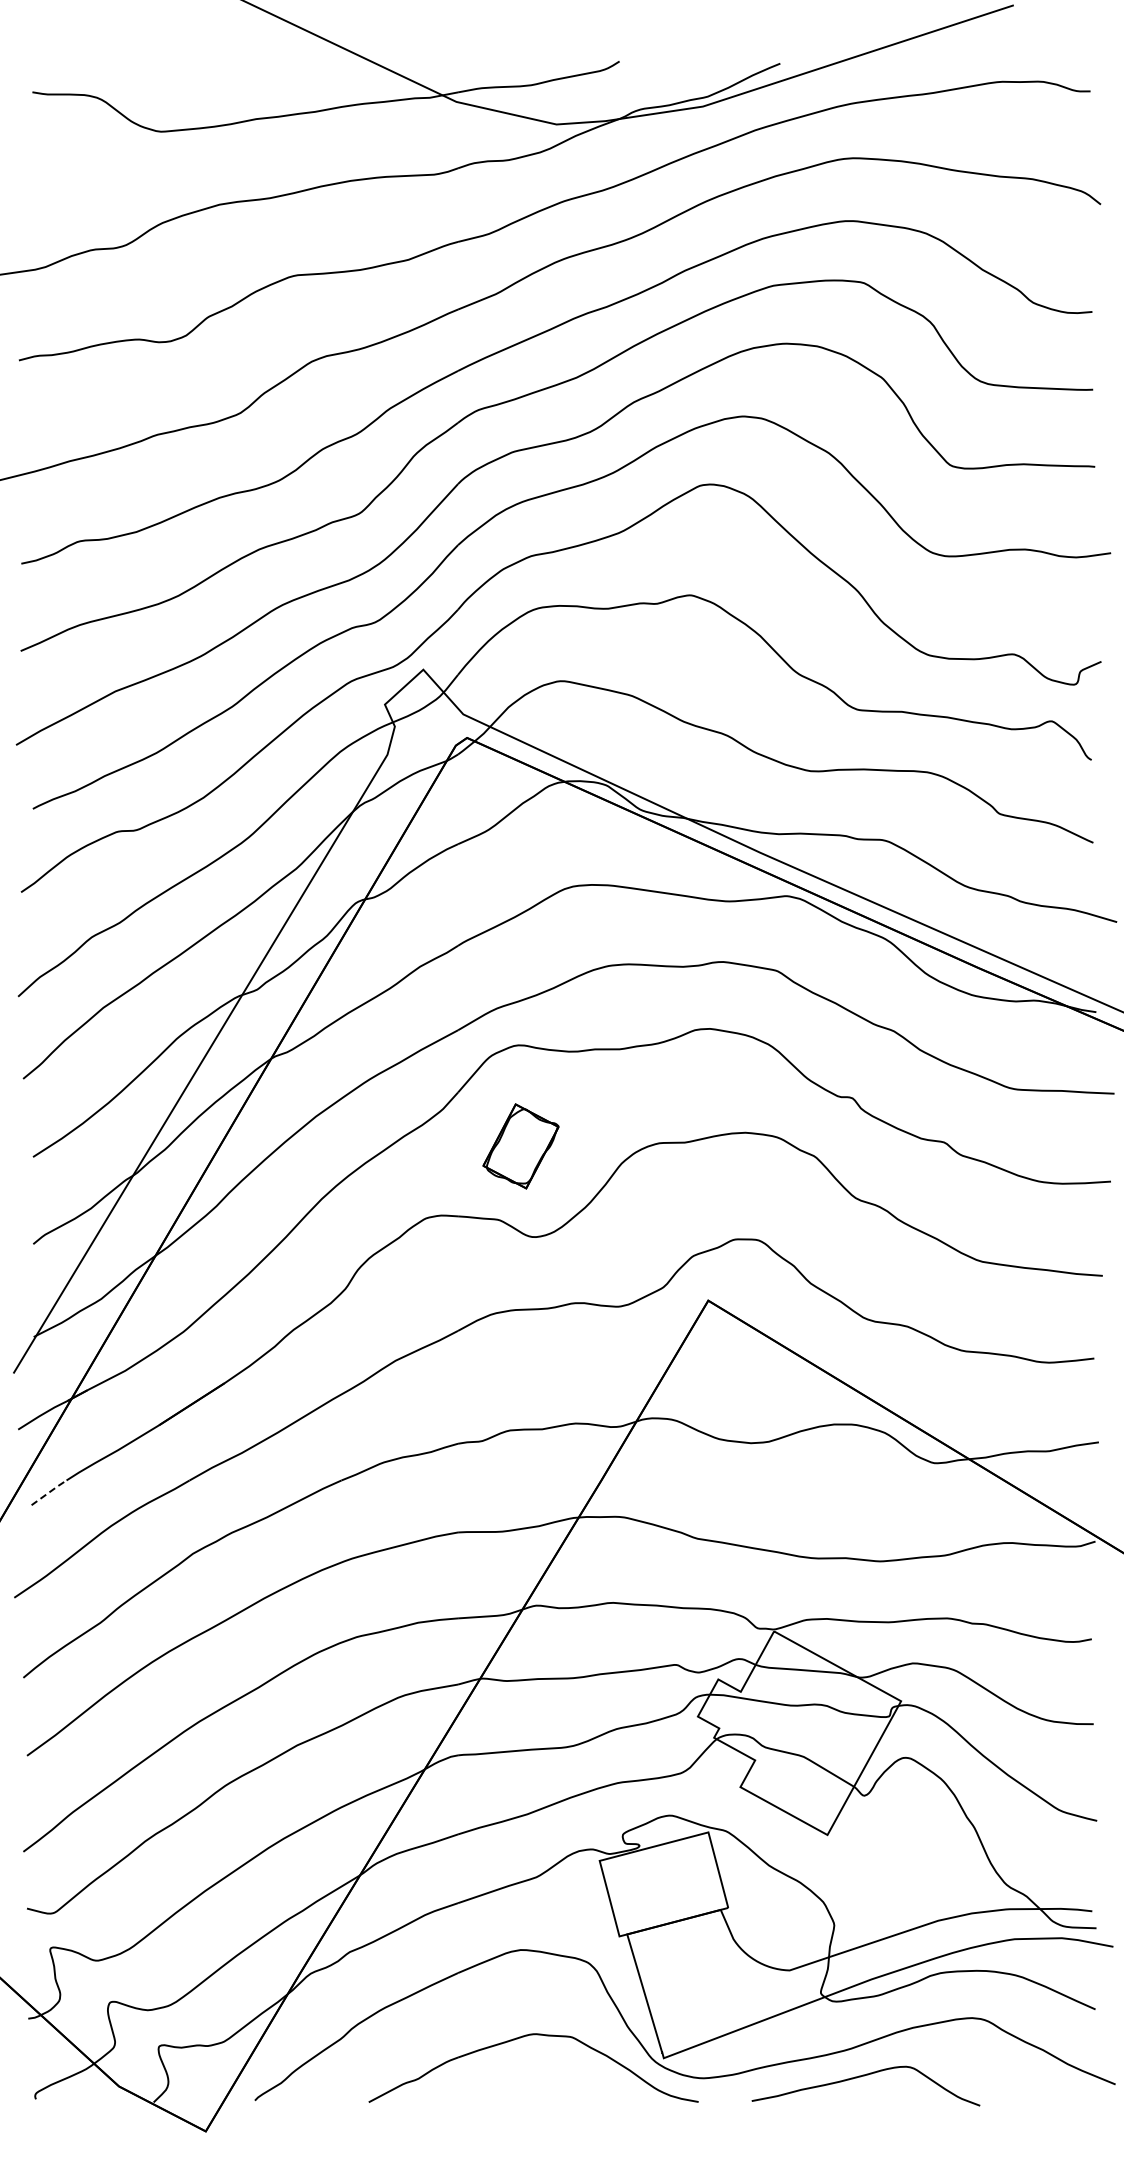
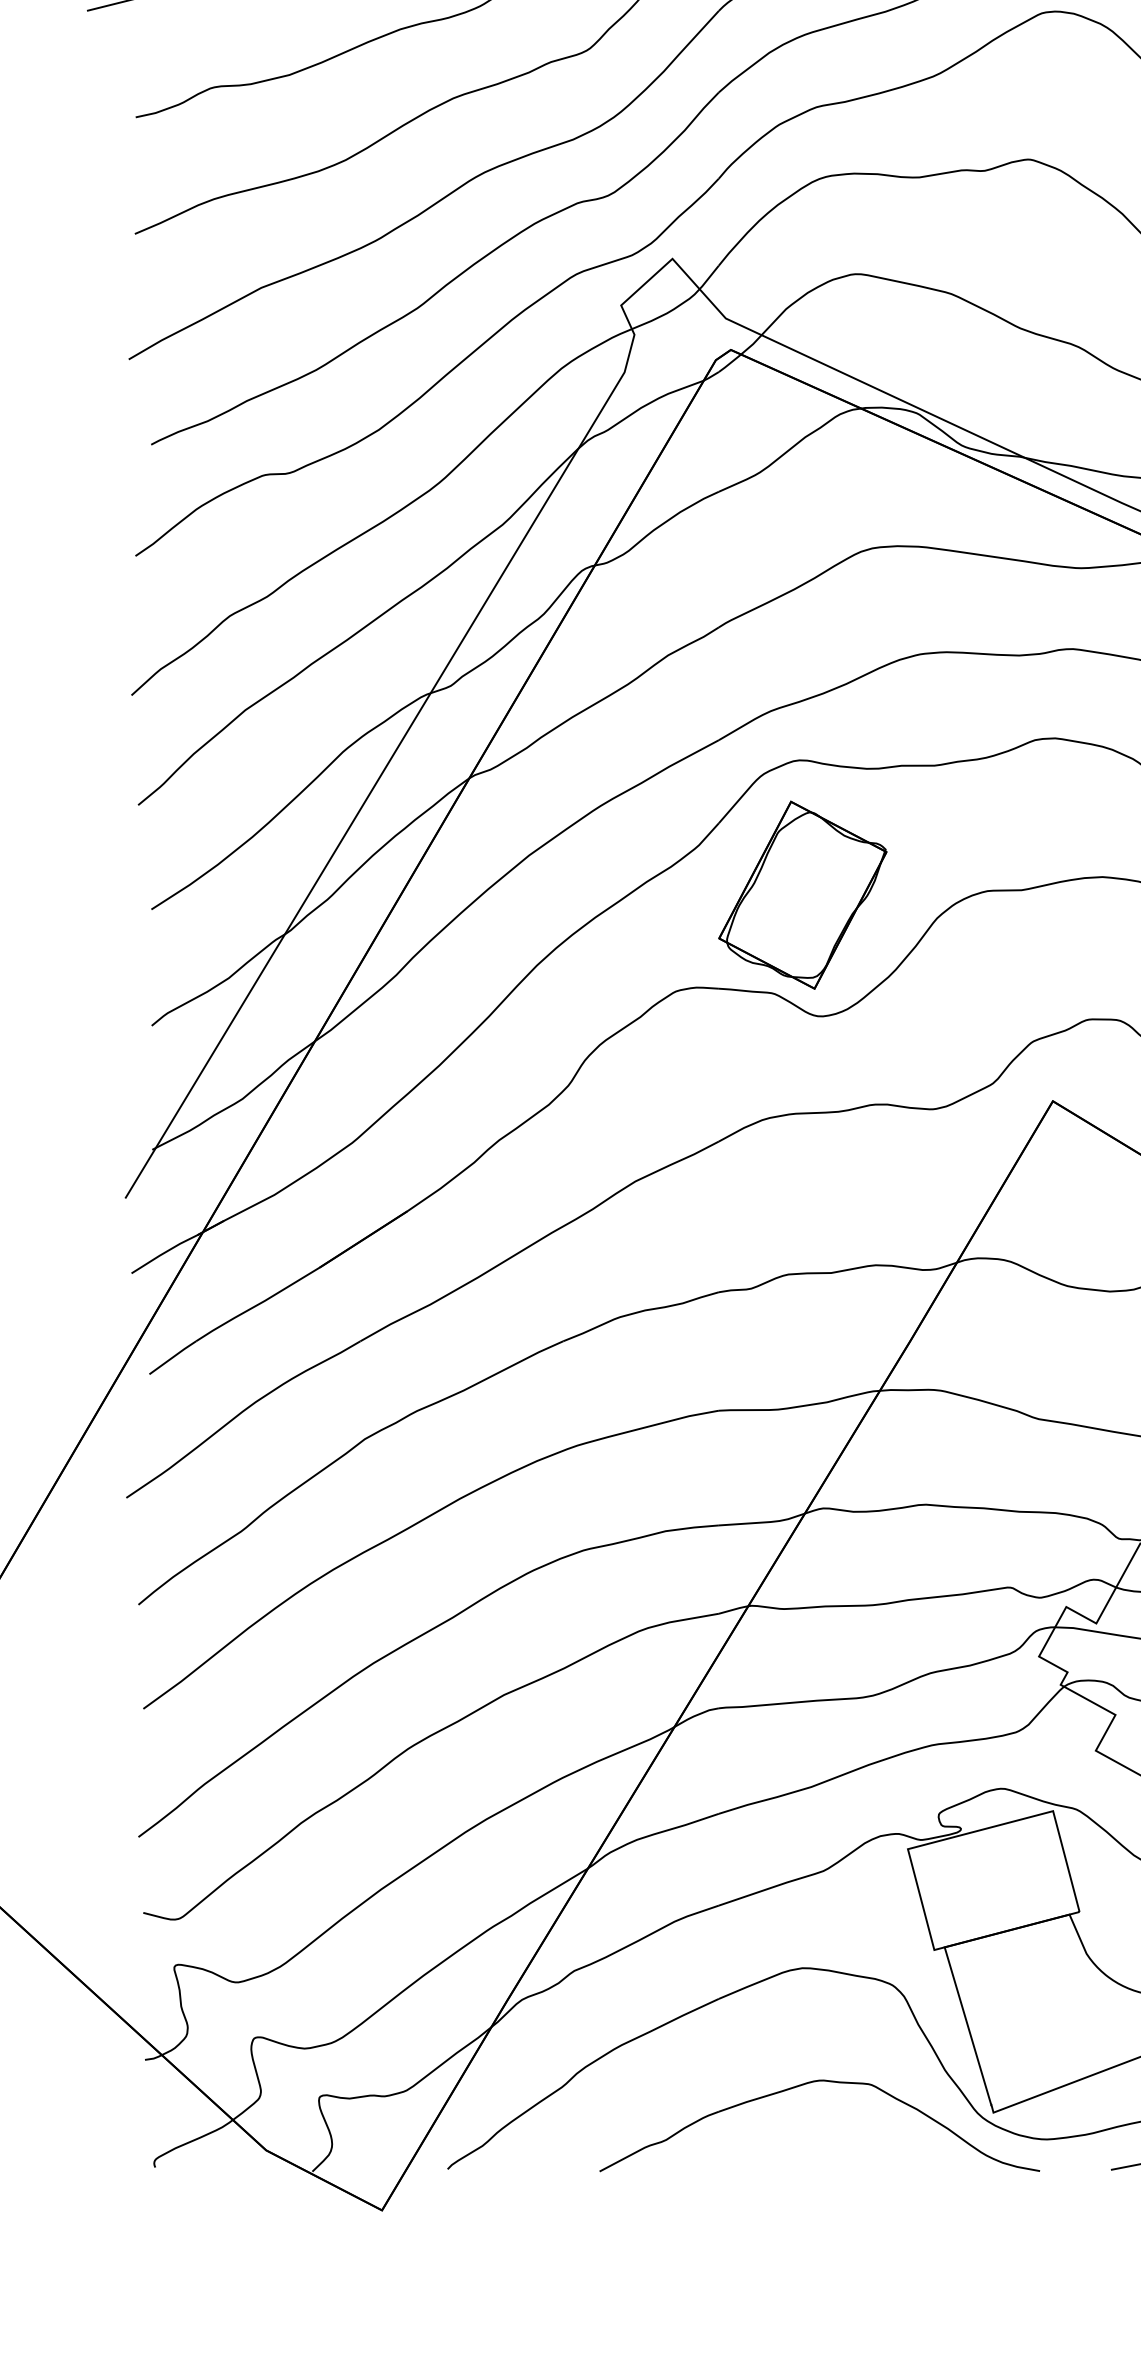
part: (520, 1146) -> (802, 895), size x1.67
line: (49, 1492) -> (173, 1357), dashed -> solid

